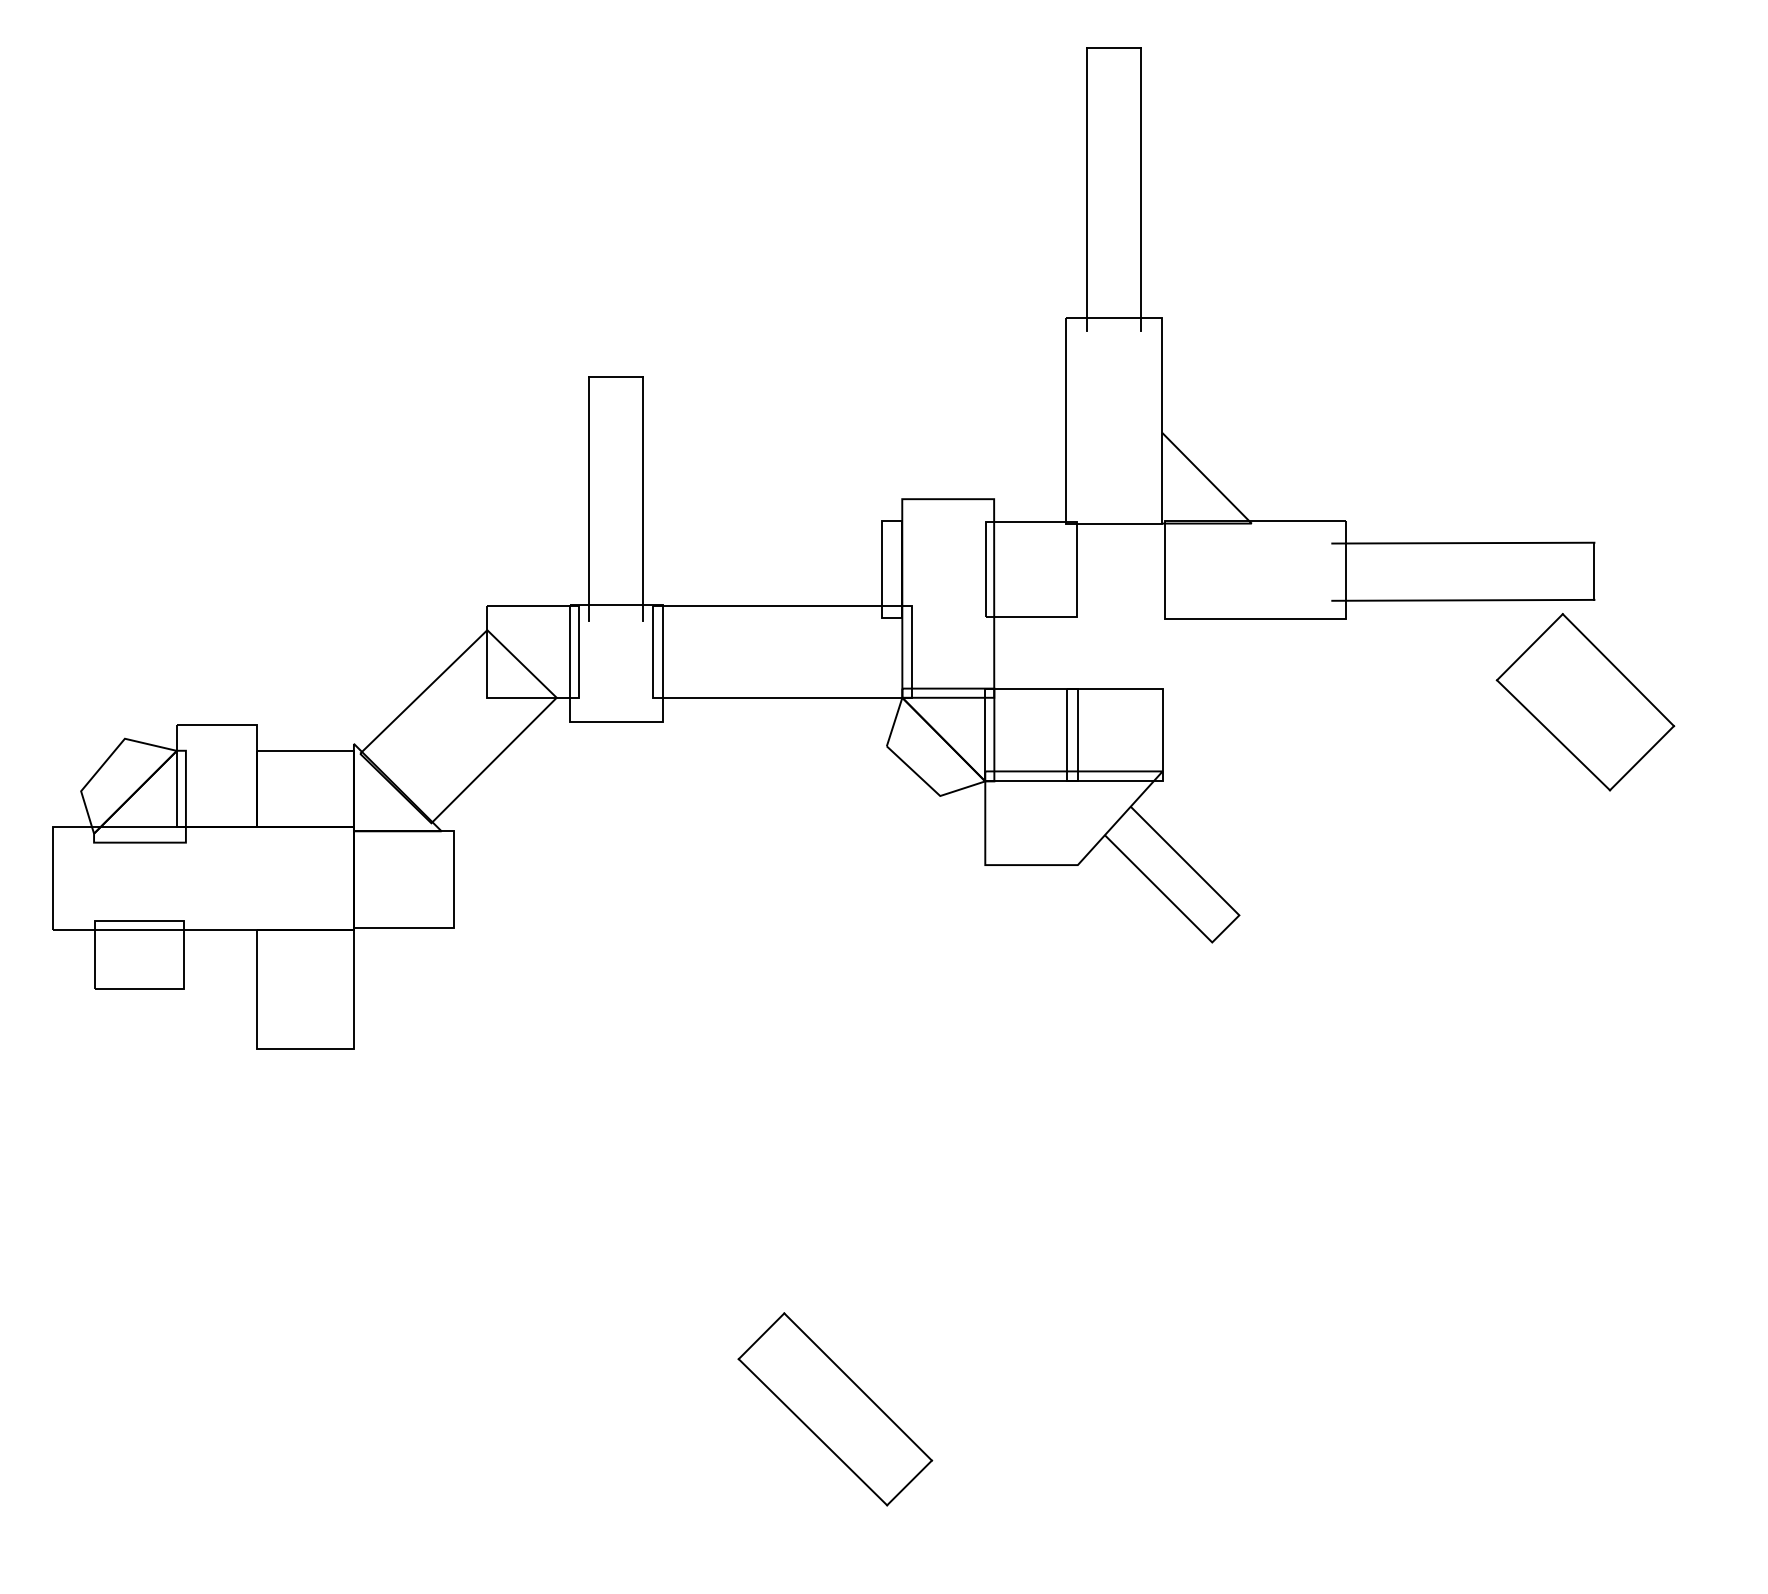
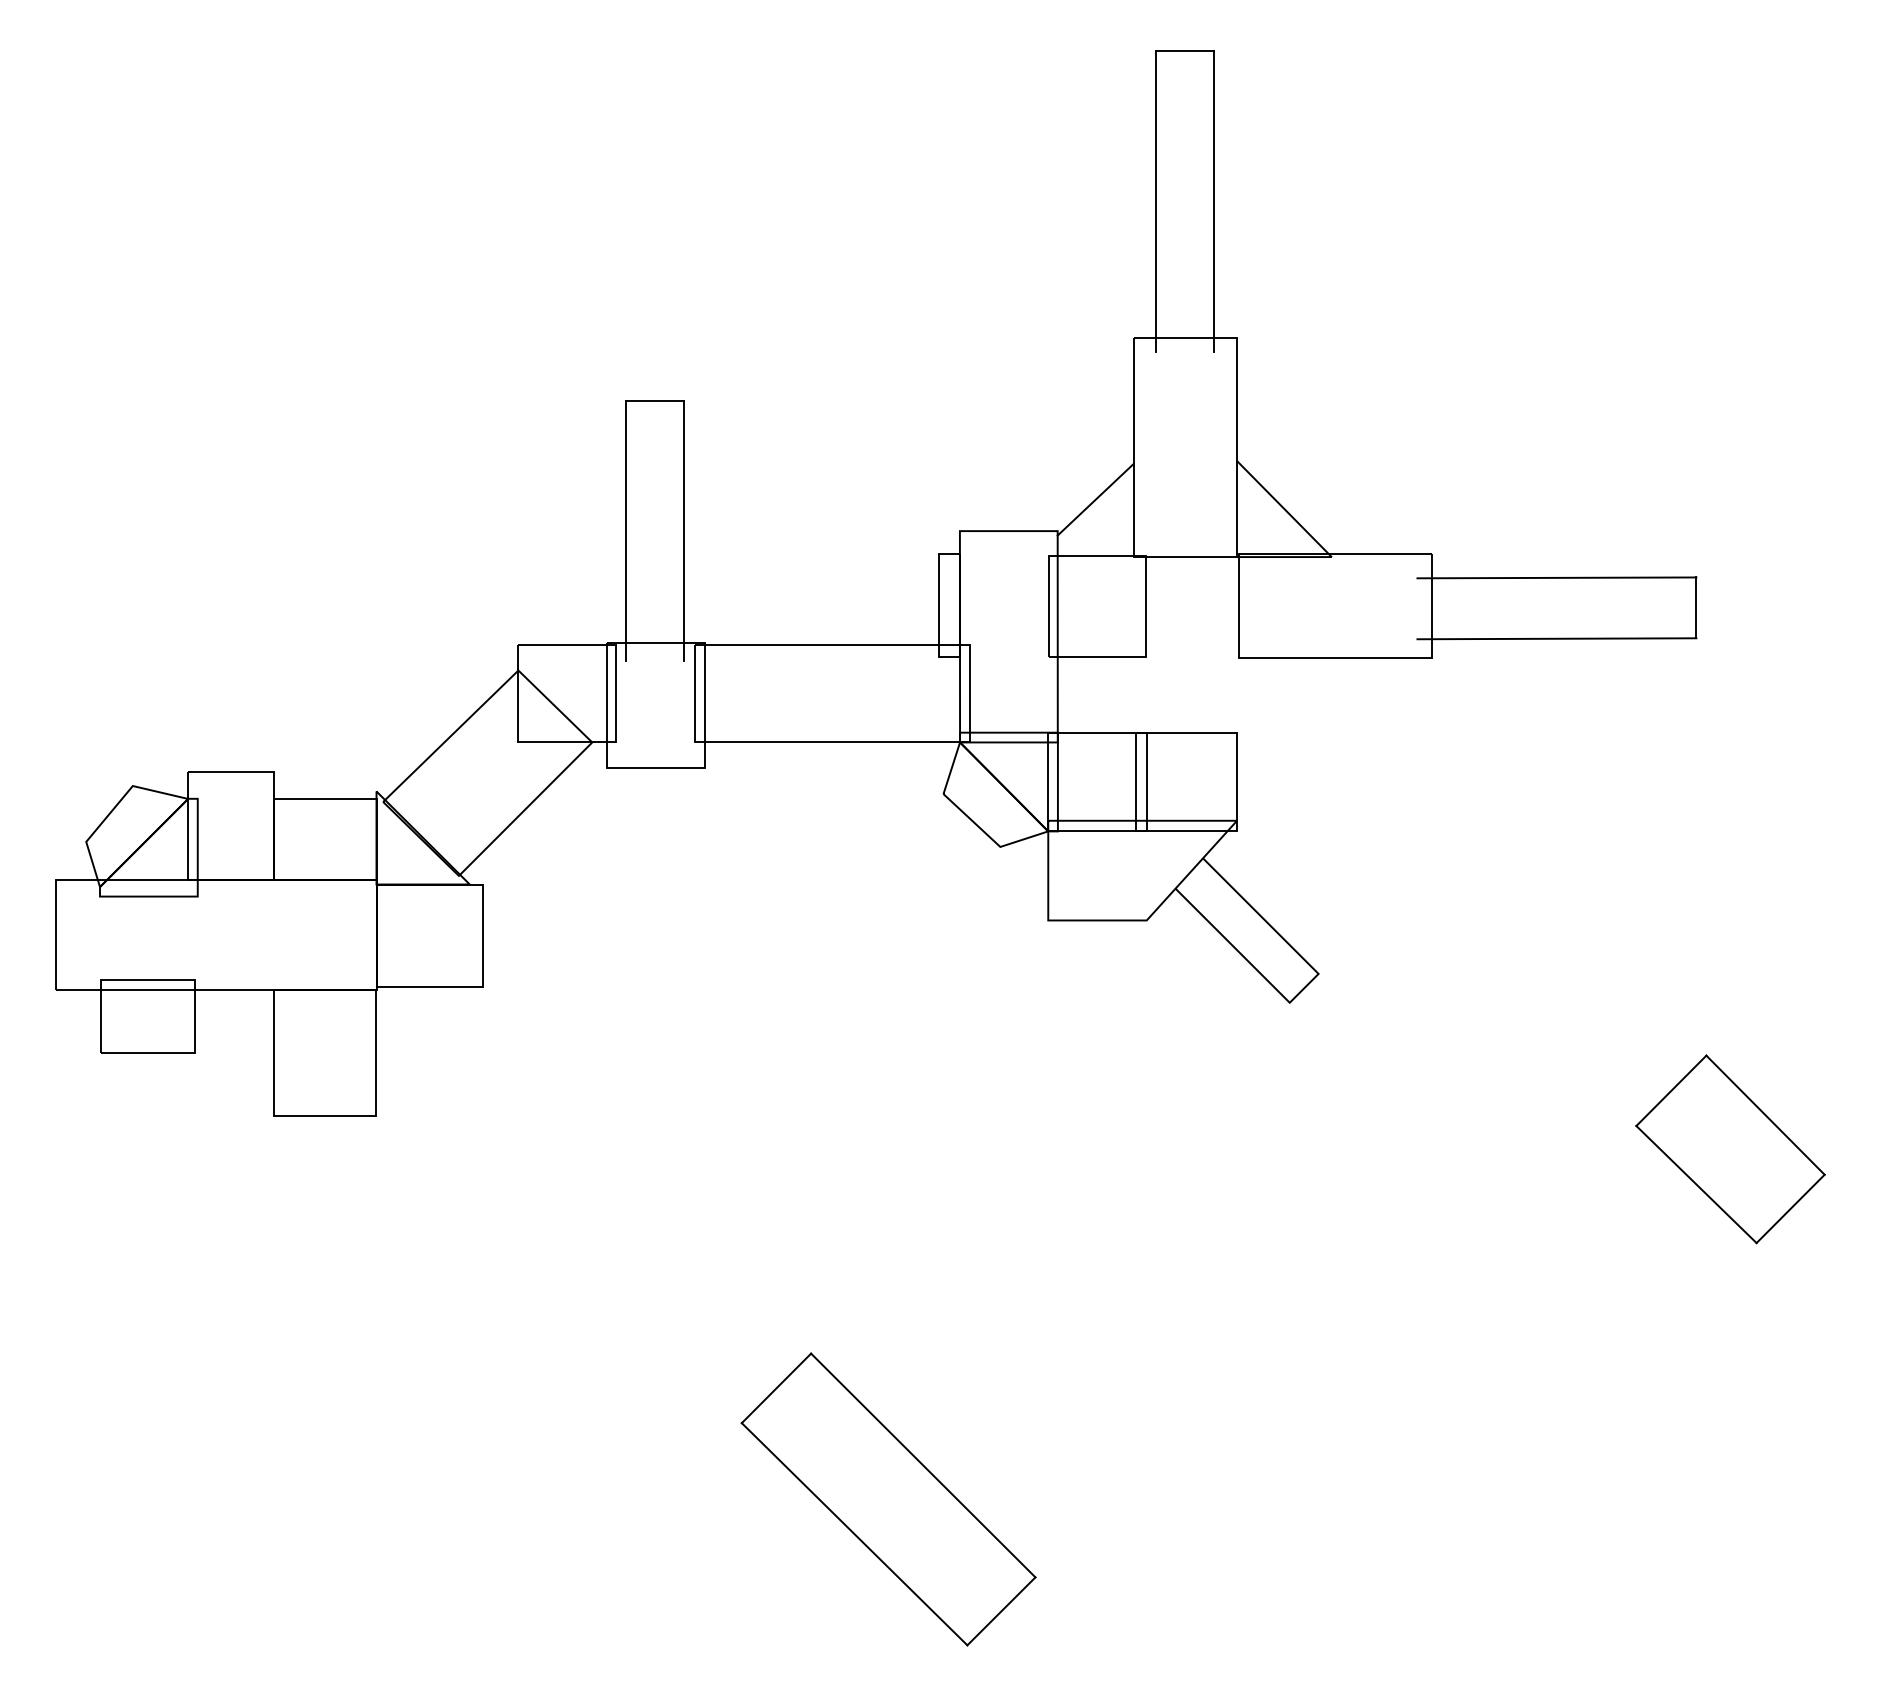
line: (1029, 469) -> (1095, 499), added
part: (1585, 702) -> (1730, 1149), moved
part: (835, 1409) -> (888, 1499), size x1.43

